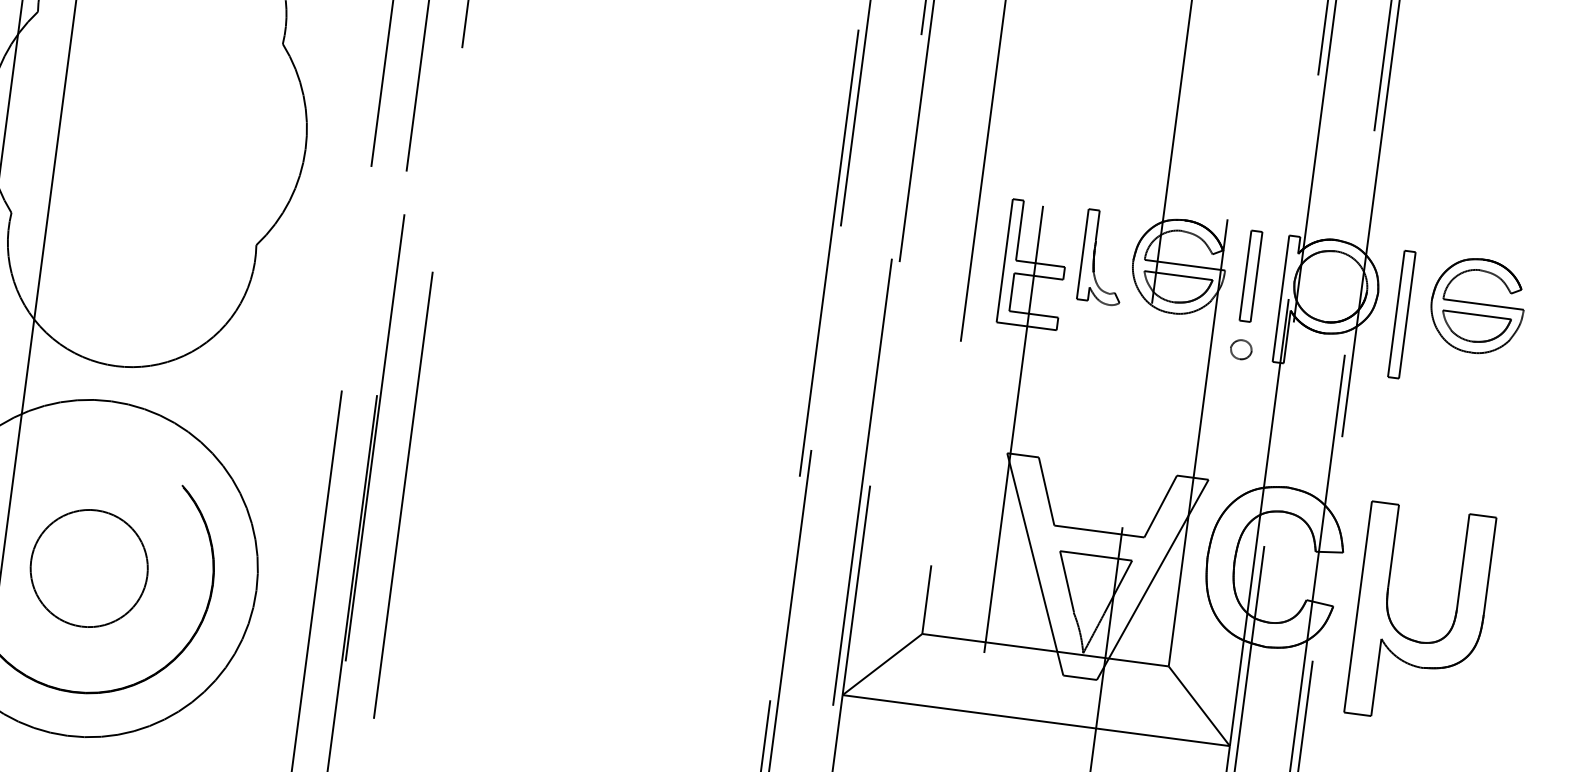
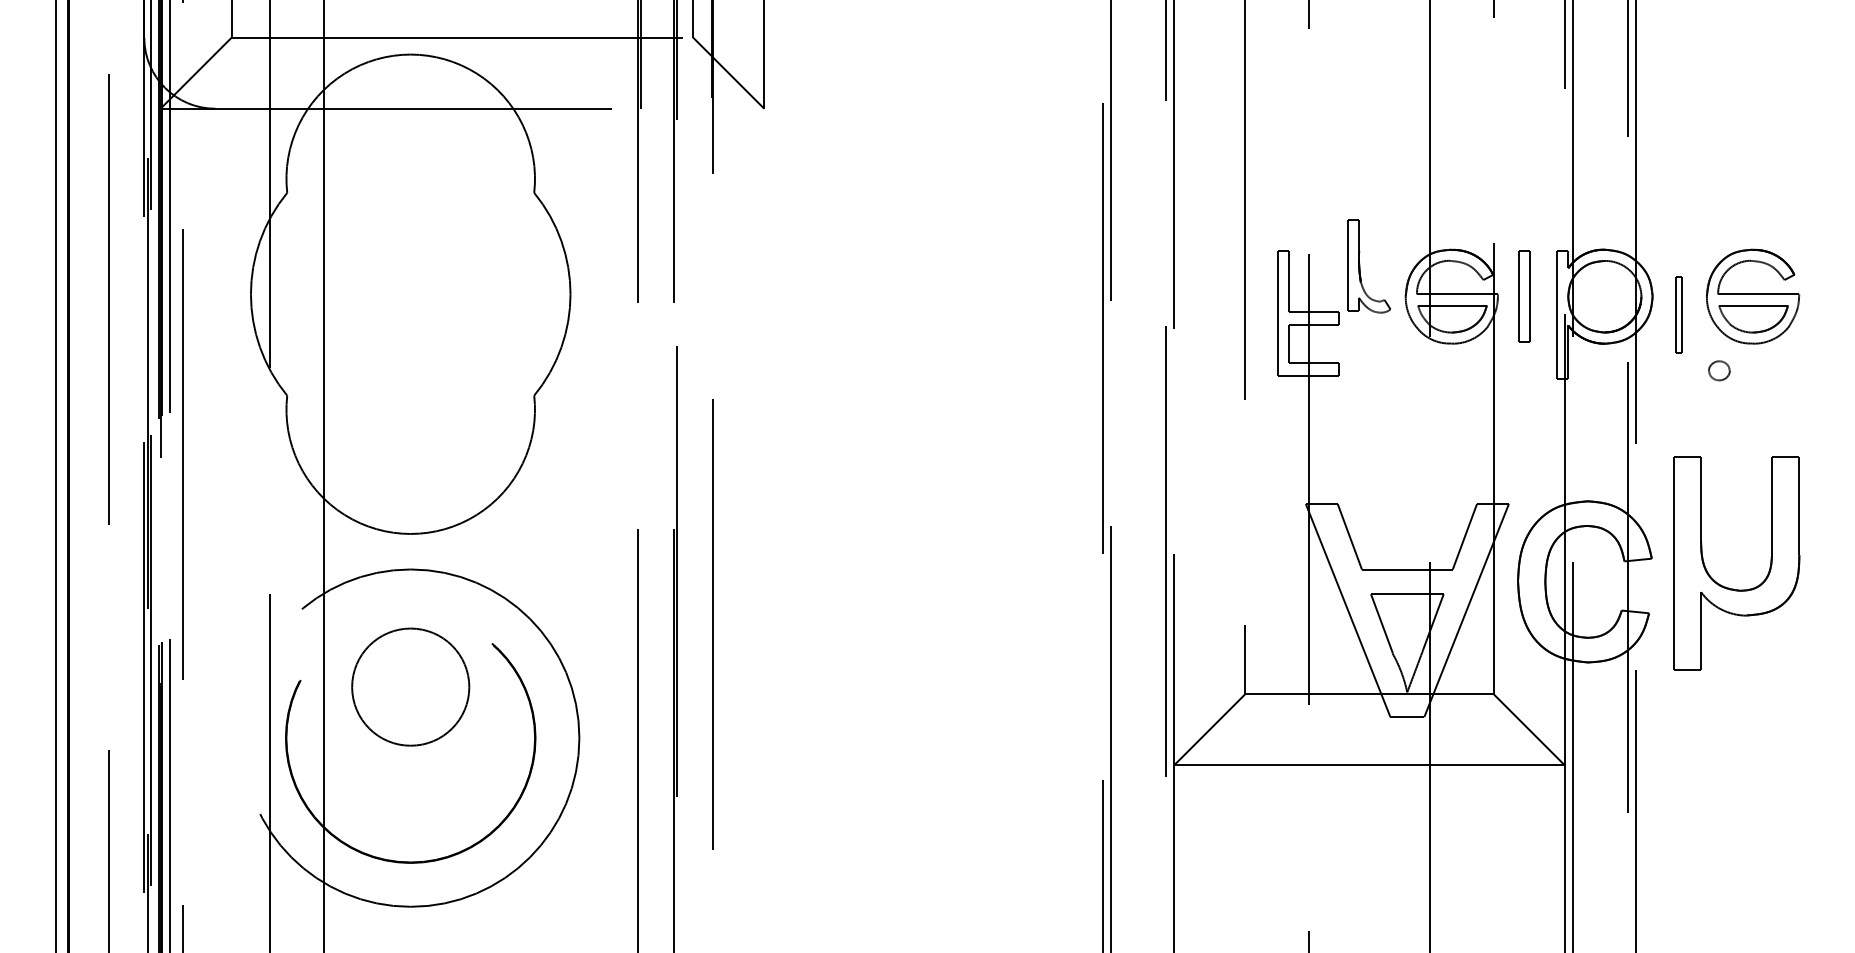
part: (1095, 256) -> (1360, 266), moved
part: (1401, 313) -> (1678, 314), size x0.6
part: (1241, 349) -> (1719, 370), moved
circle: (89, 567) -> (410, 686), moved
part: (1414, 639) -> (1733, 588), moved

